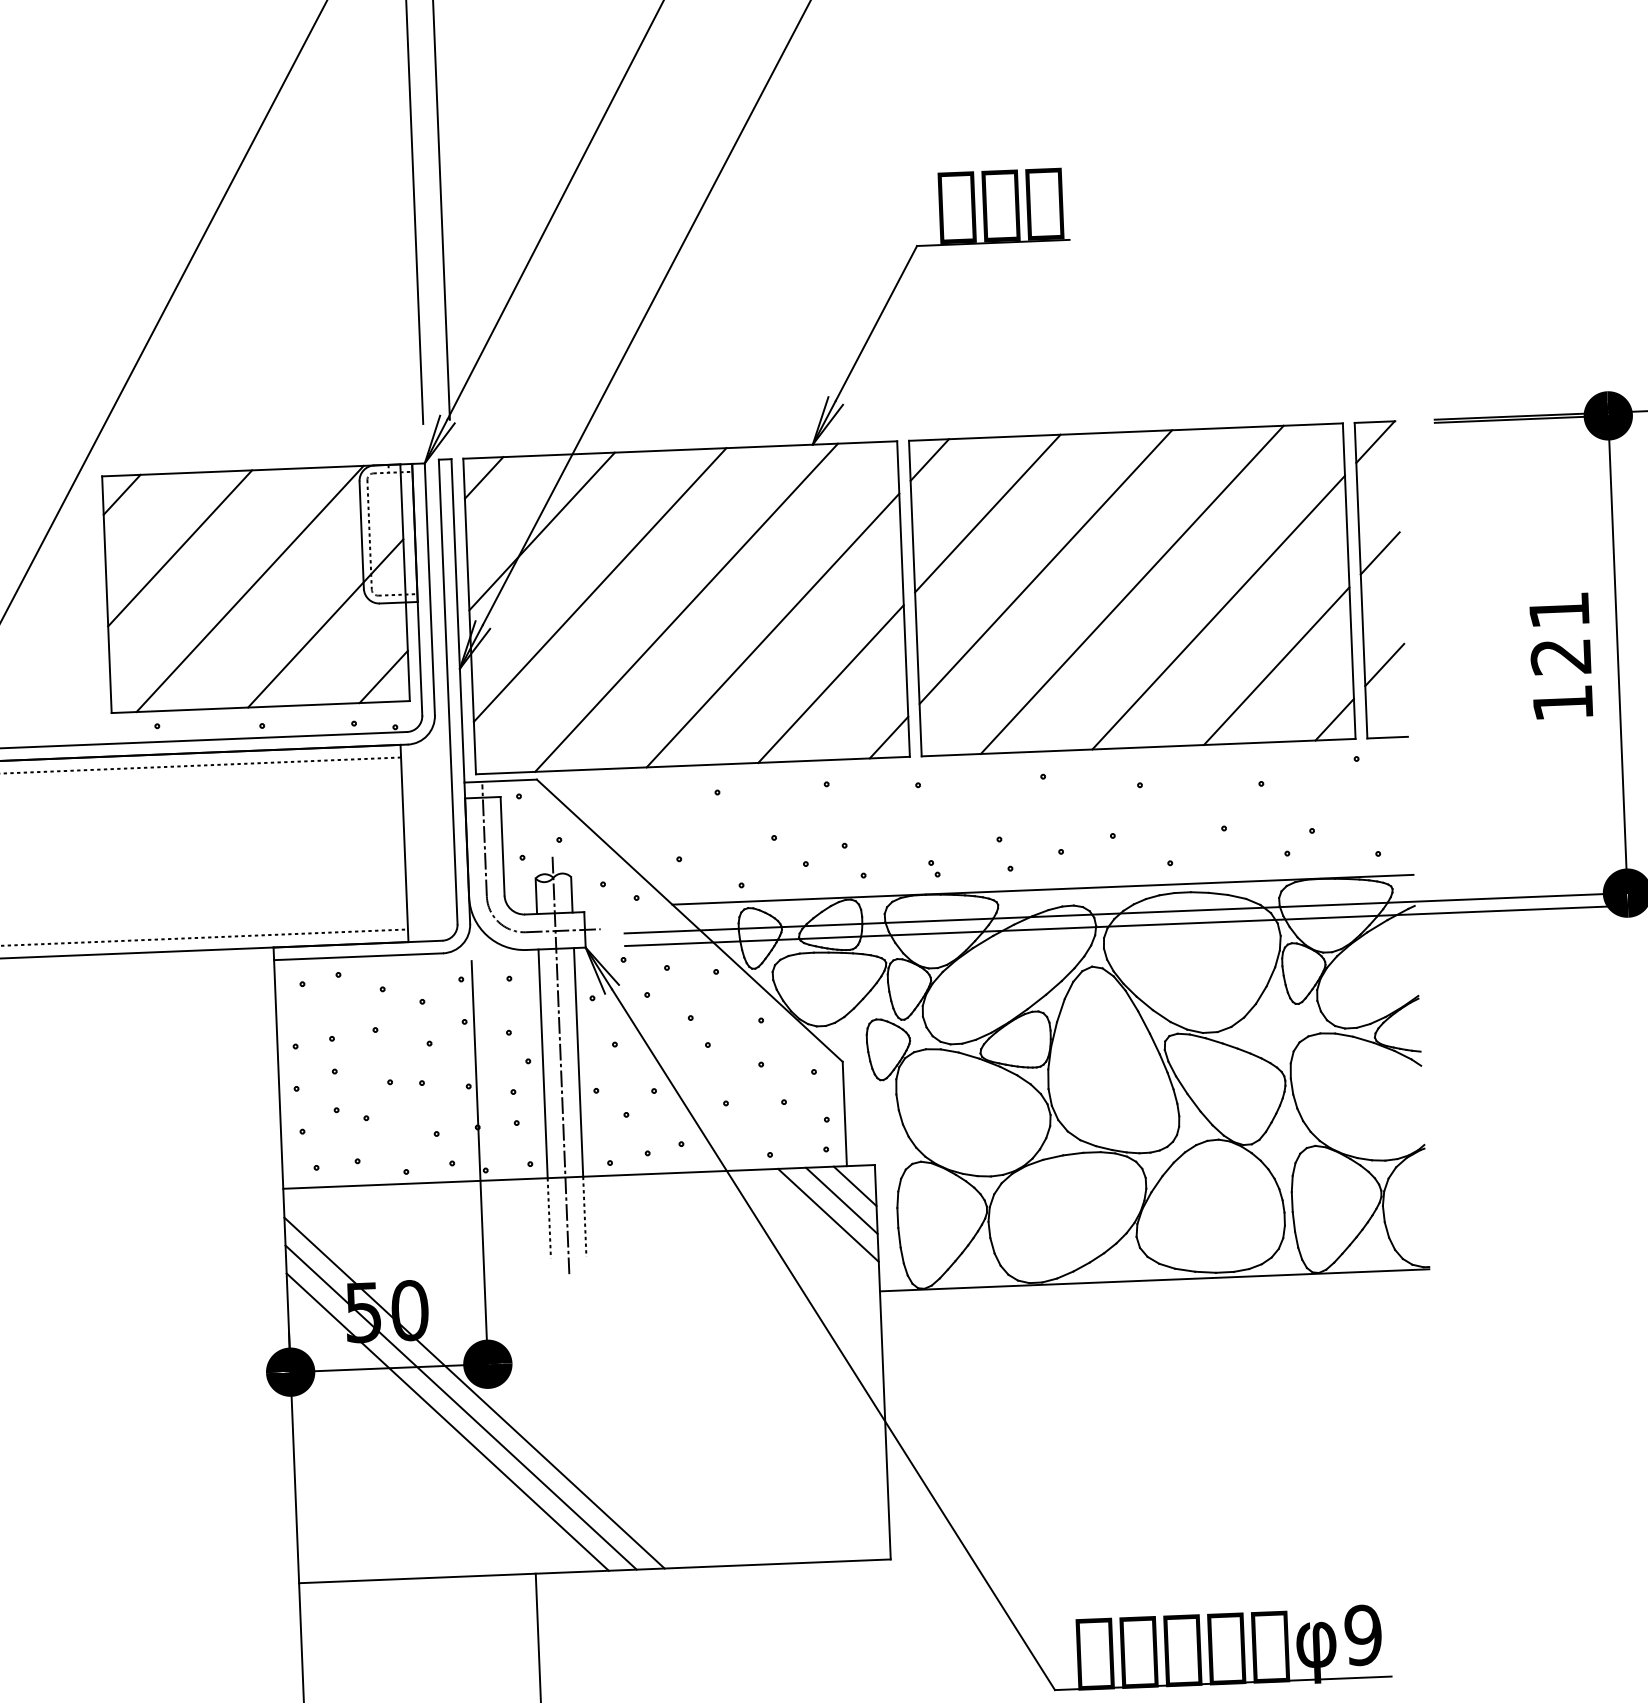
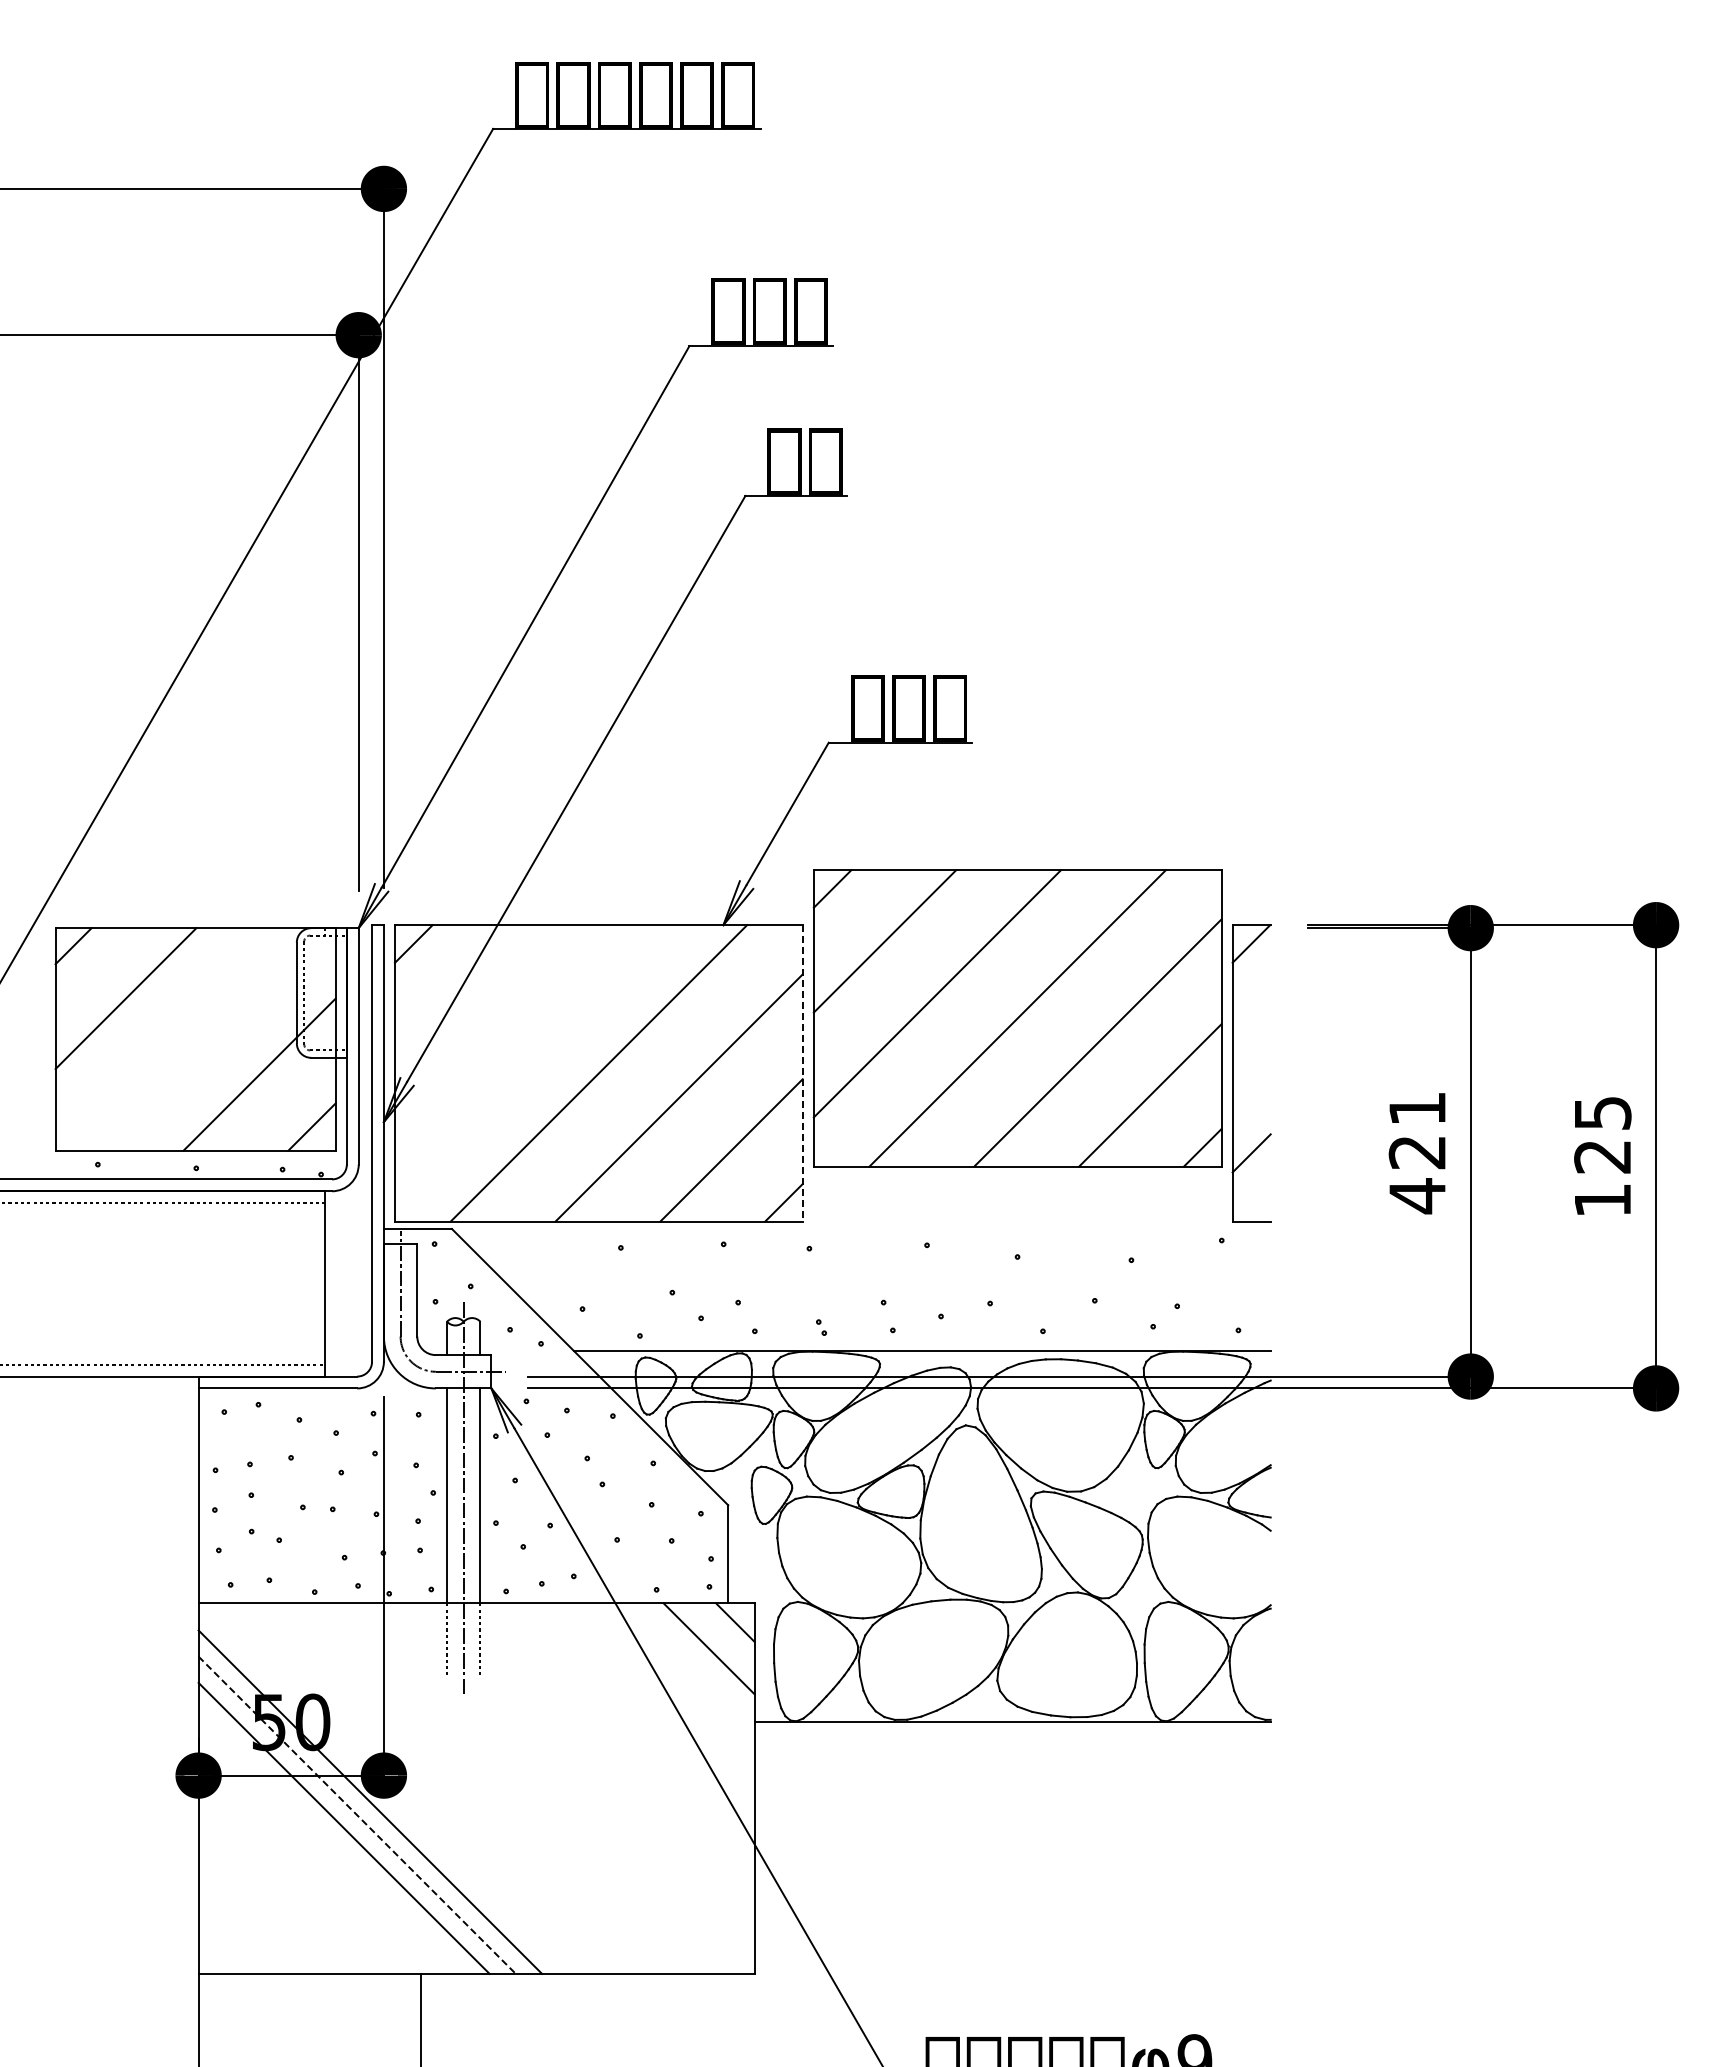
line: (542, 531) -> (466, 996), removed
line: (1380, 553) -> (1251, 1048), removed
line: (599, 584) -> (518, 1048), removed
line: (249, 589) -> (189, 1039), removed
part: (1132, 589) -> (1017, 1018), moved
line: (903, 599) -> (802, 1073), solid -> dashed
text: (1563, 703) -> (1417, 1196), 121 -> 421
line: (841, 1200) -> (721, 1635), removed
line: (461, 1407) -> (357, 1815), solid -> dashed

